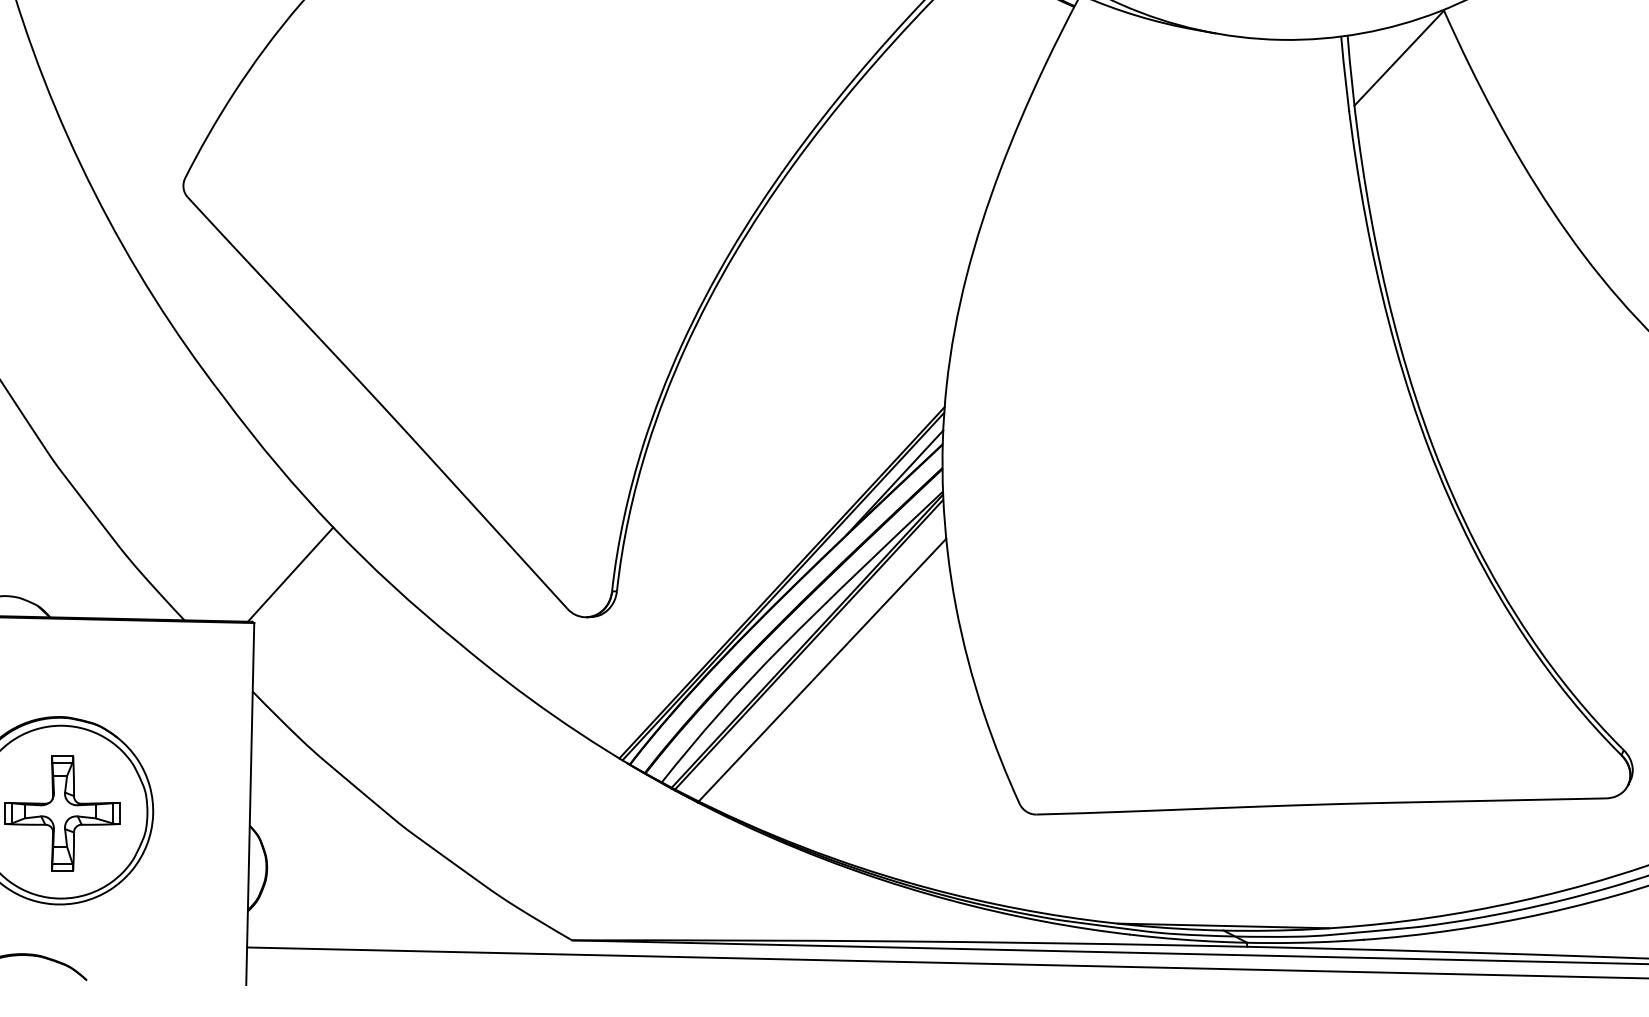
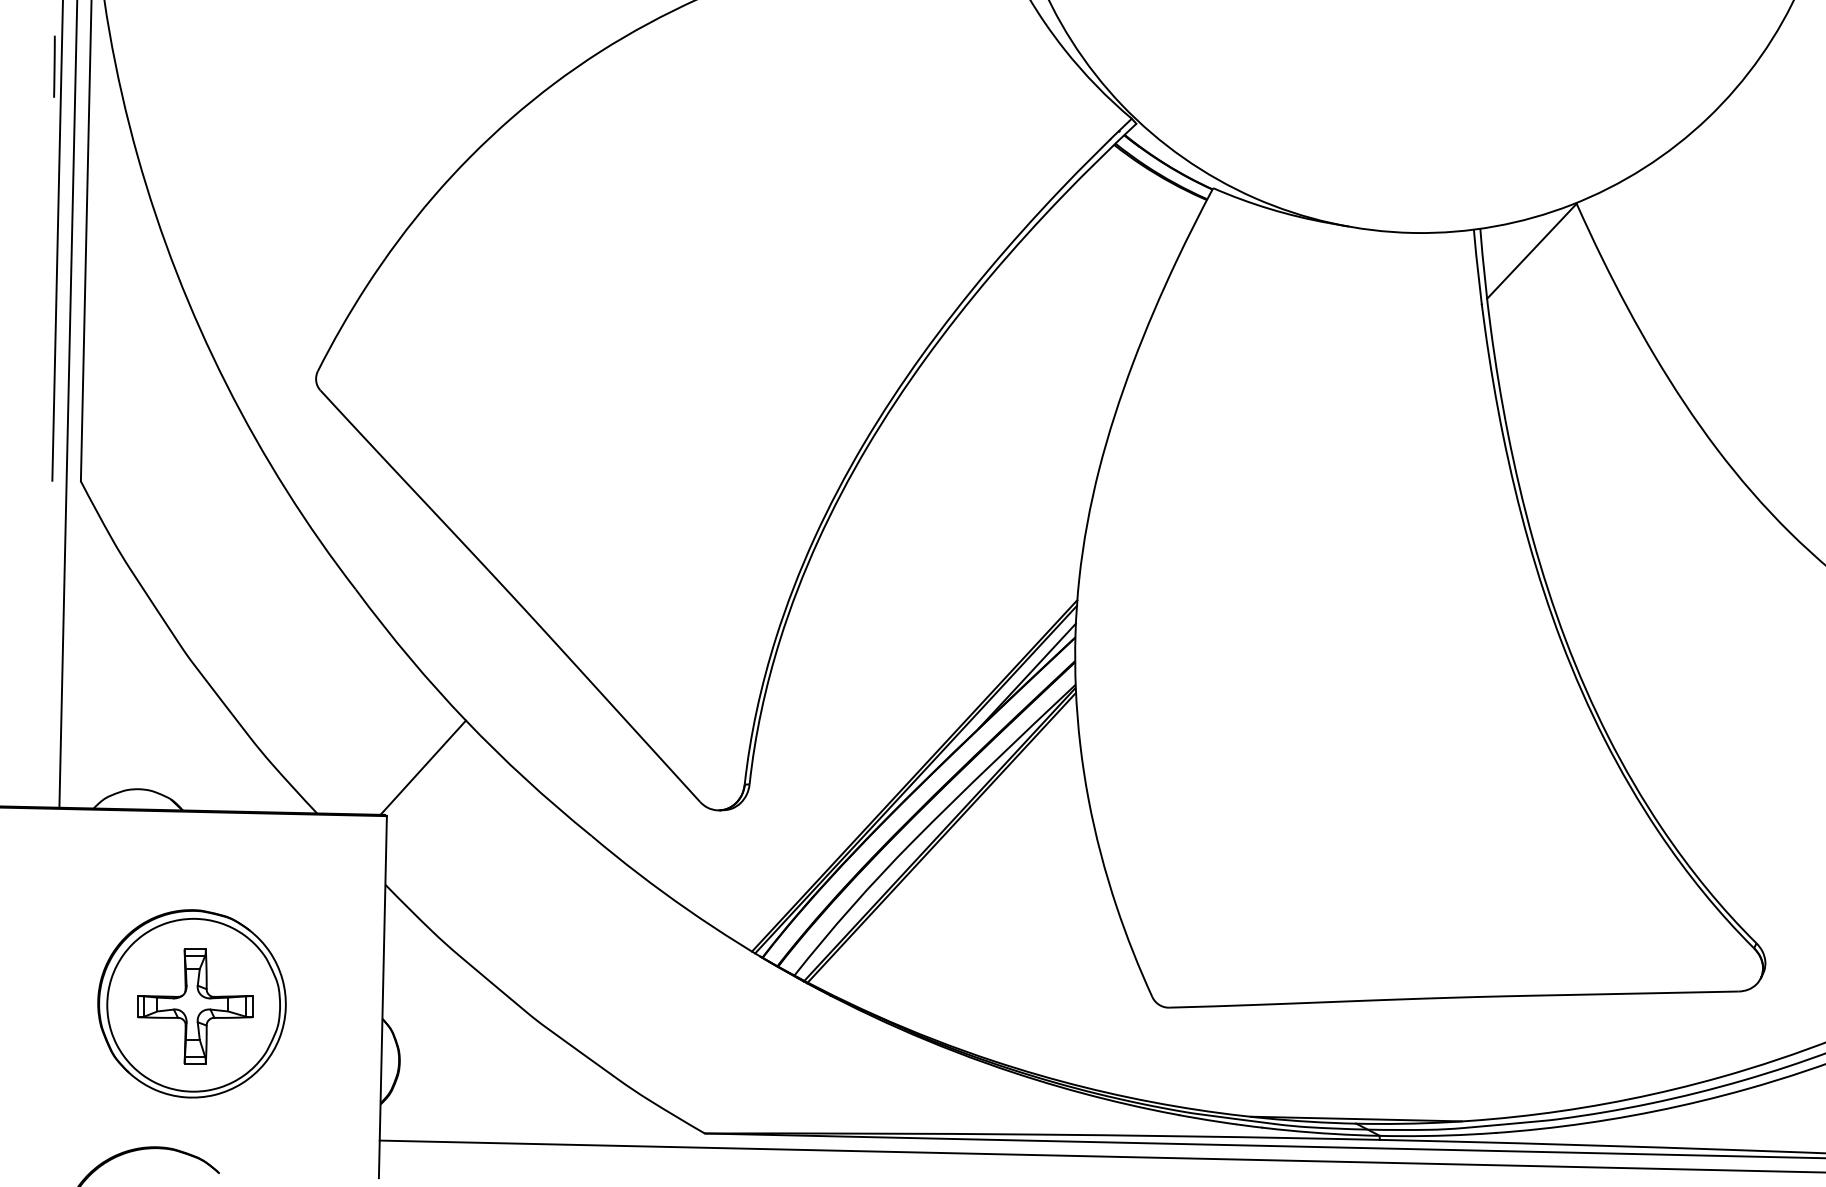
line: (821, 669) -> (954, 862), removed

